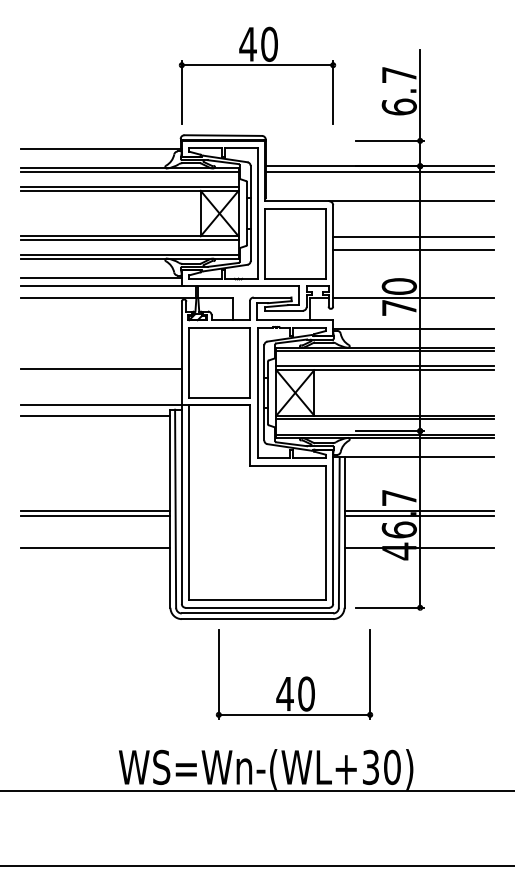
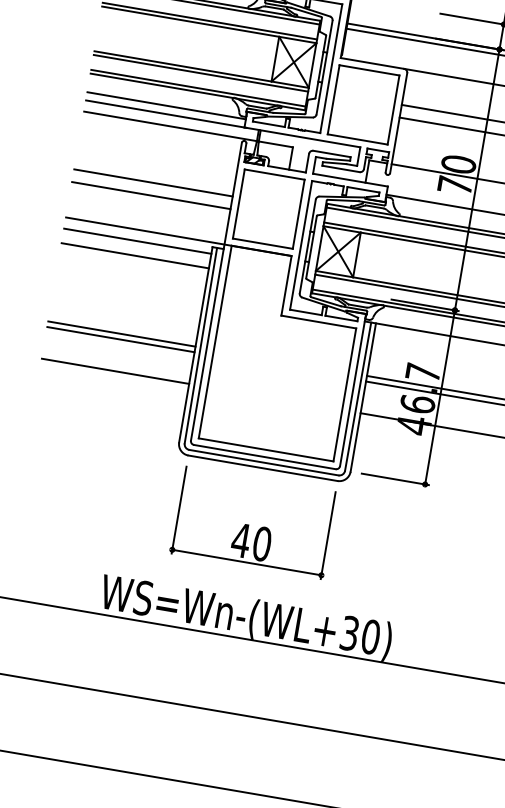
line: (101, 356) -> (153, 183), added
line: (95, 431) -> (134, 256), added
part: (294, 674) -> (253, 522), moved

